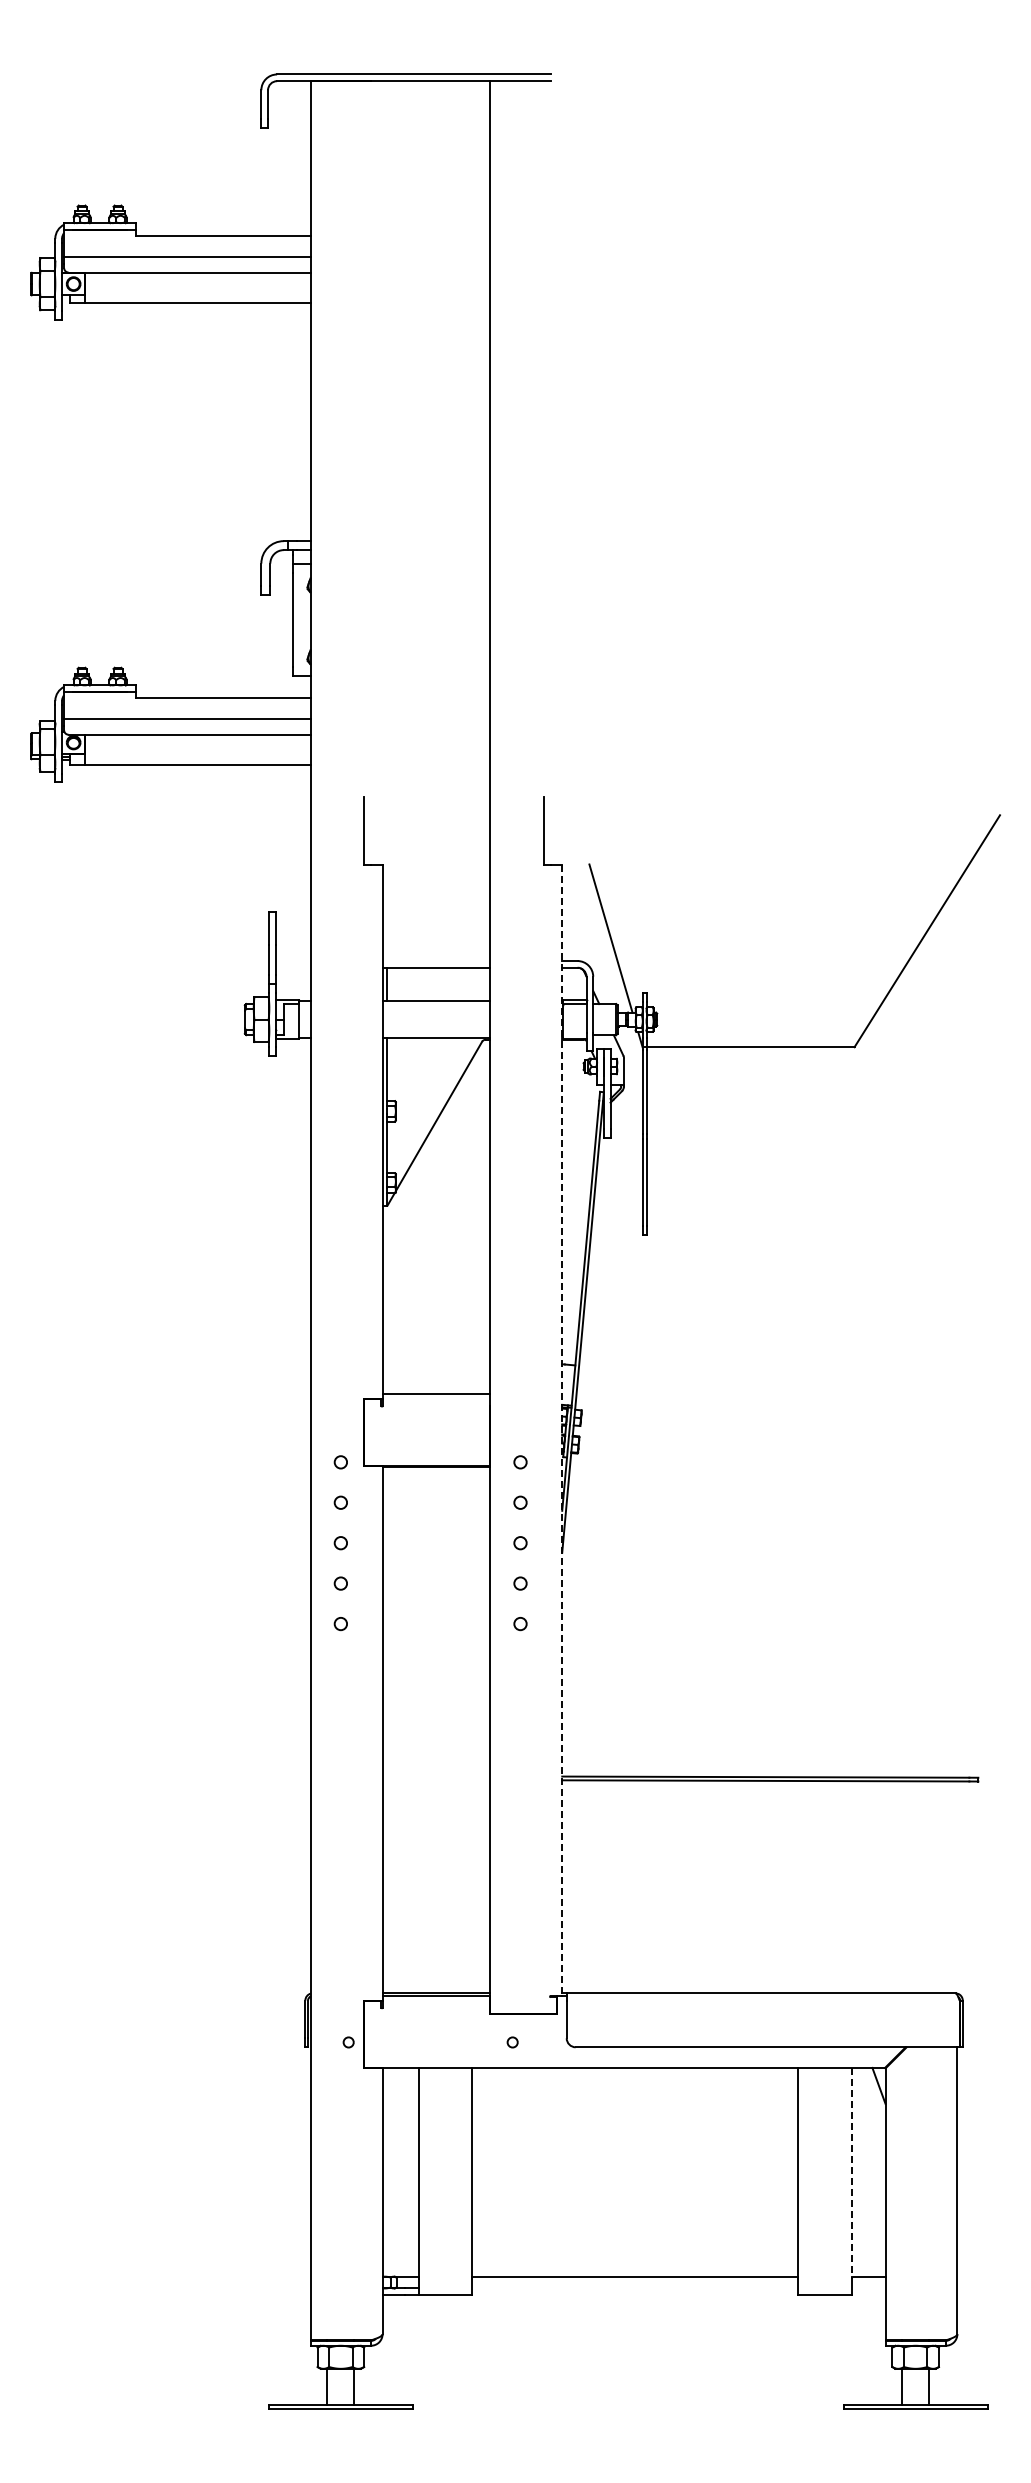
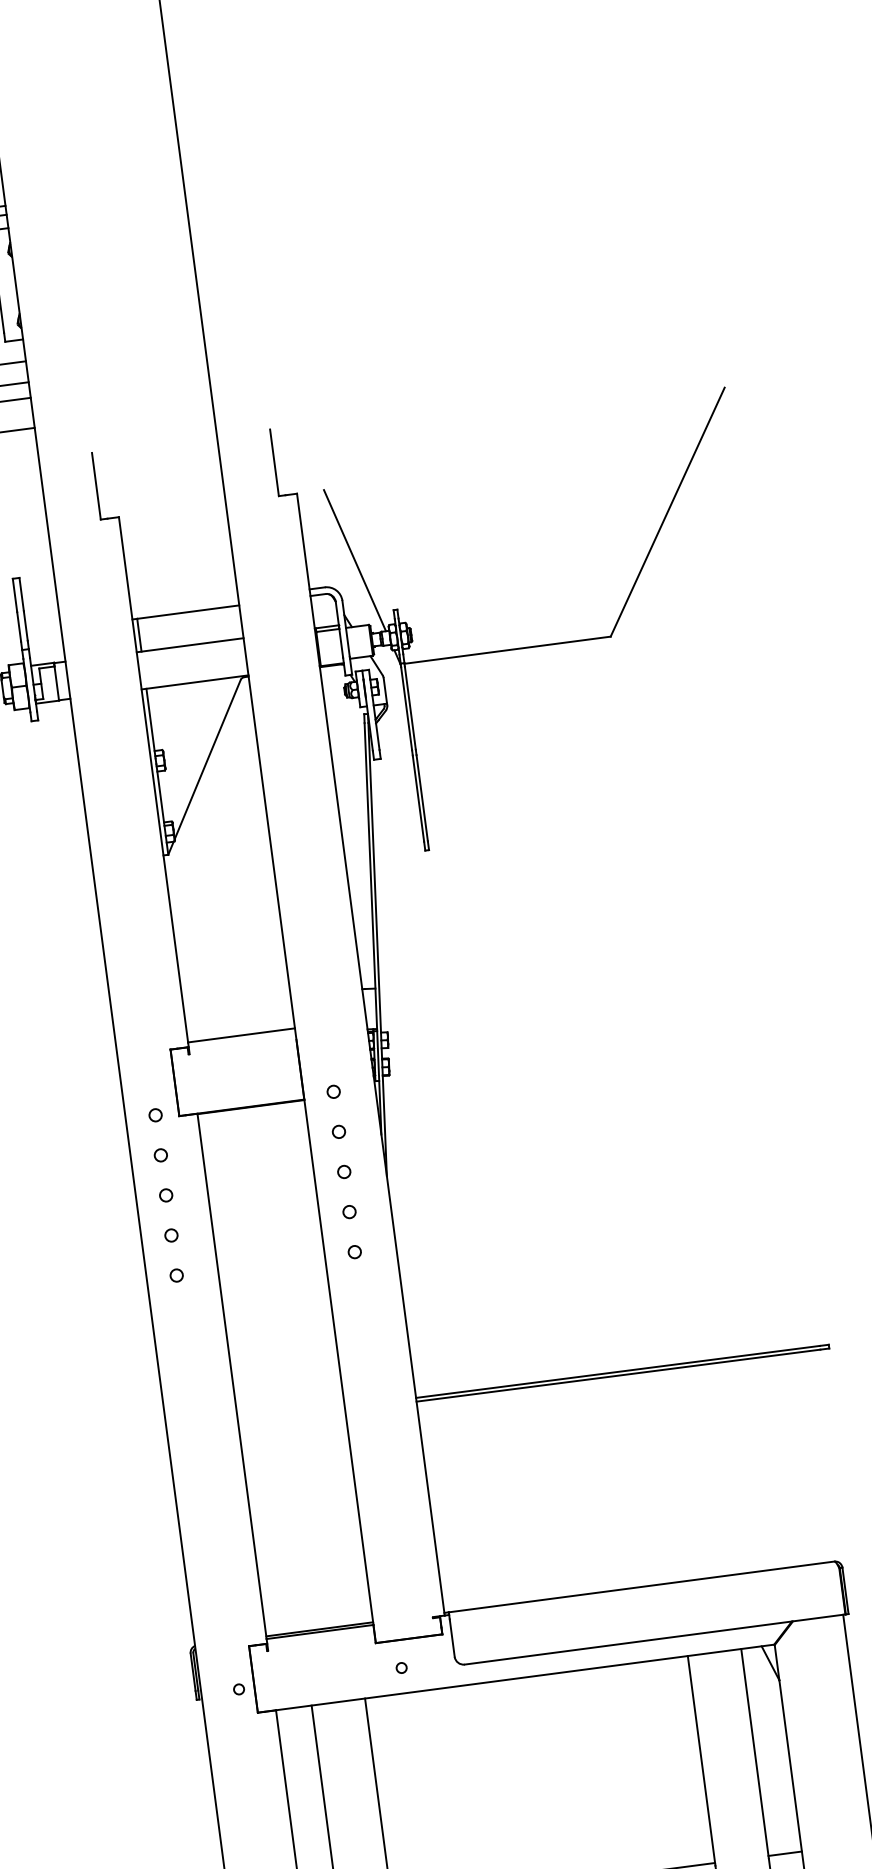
line: (562, 1430) -> (371, 1054), dashed -> solid
line: (851, 2173) -> (754, 1753), dashed -> solid

